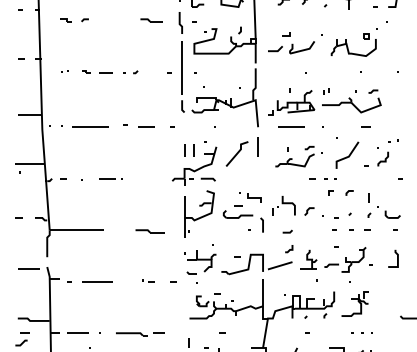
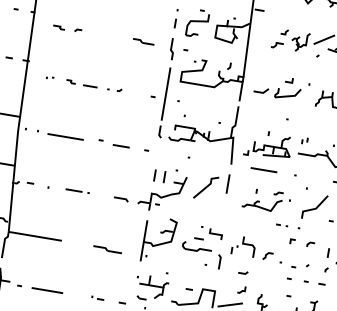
line: (286, 35) -> (289, 81), moved
part: (317, 178) -> (281, 225), size x0.62
line: (207, 179) -> (120, 199), moved

